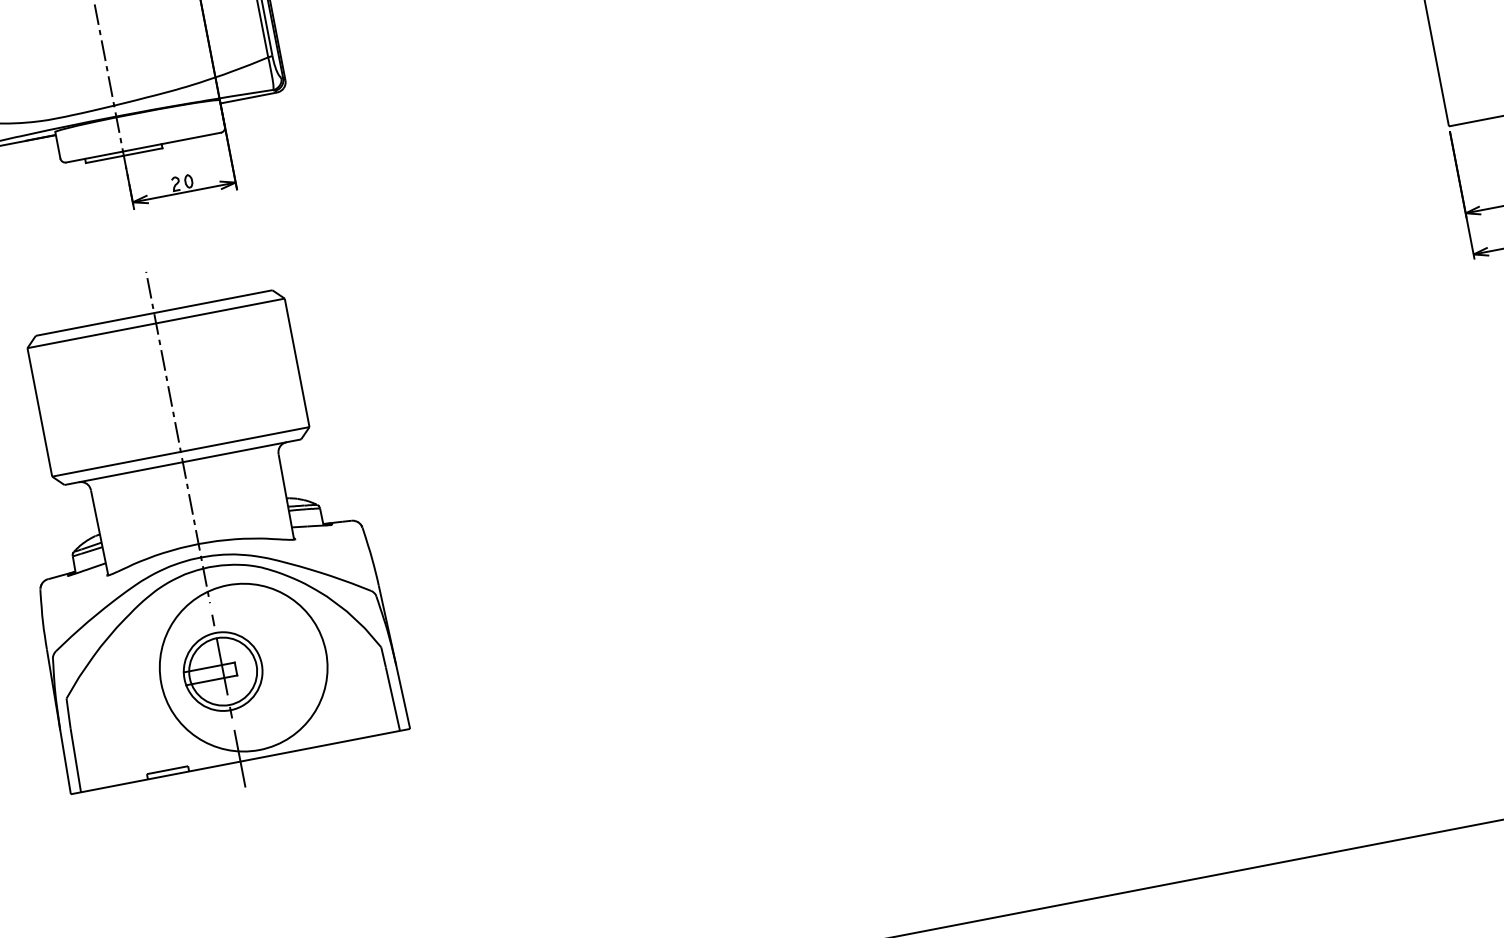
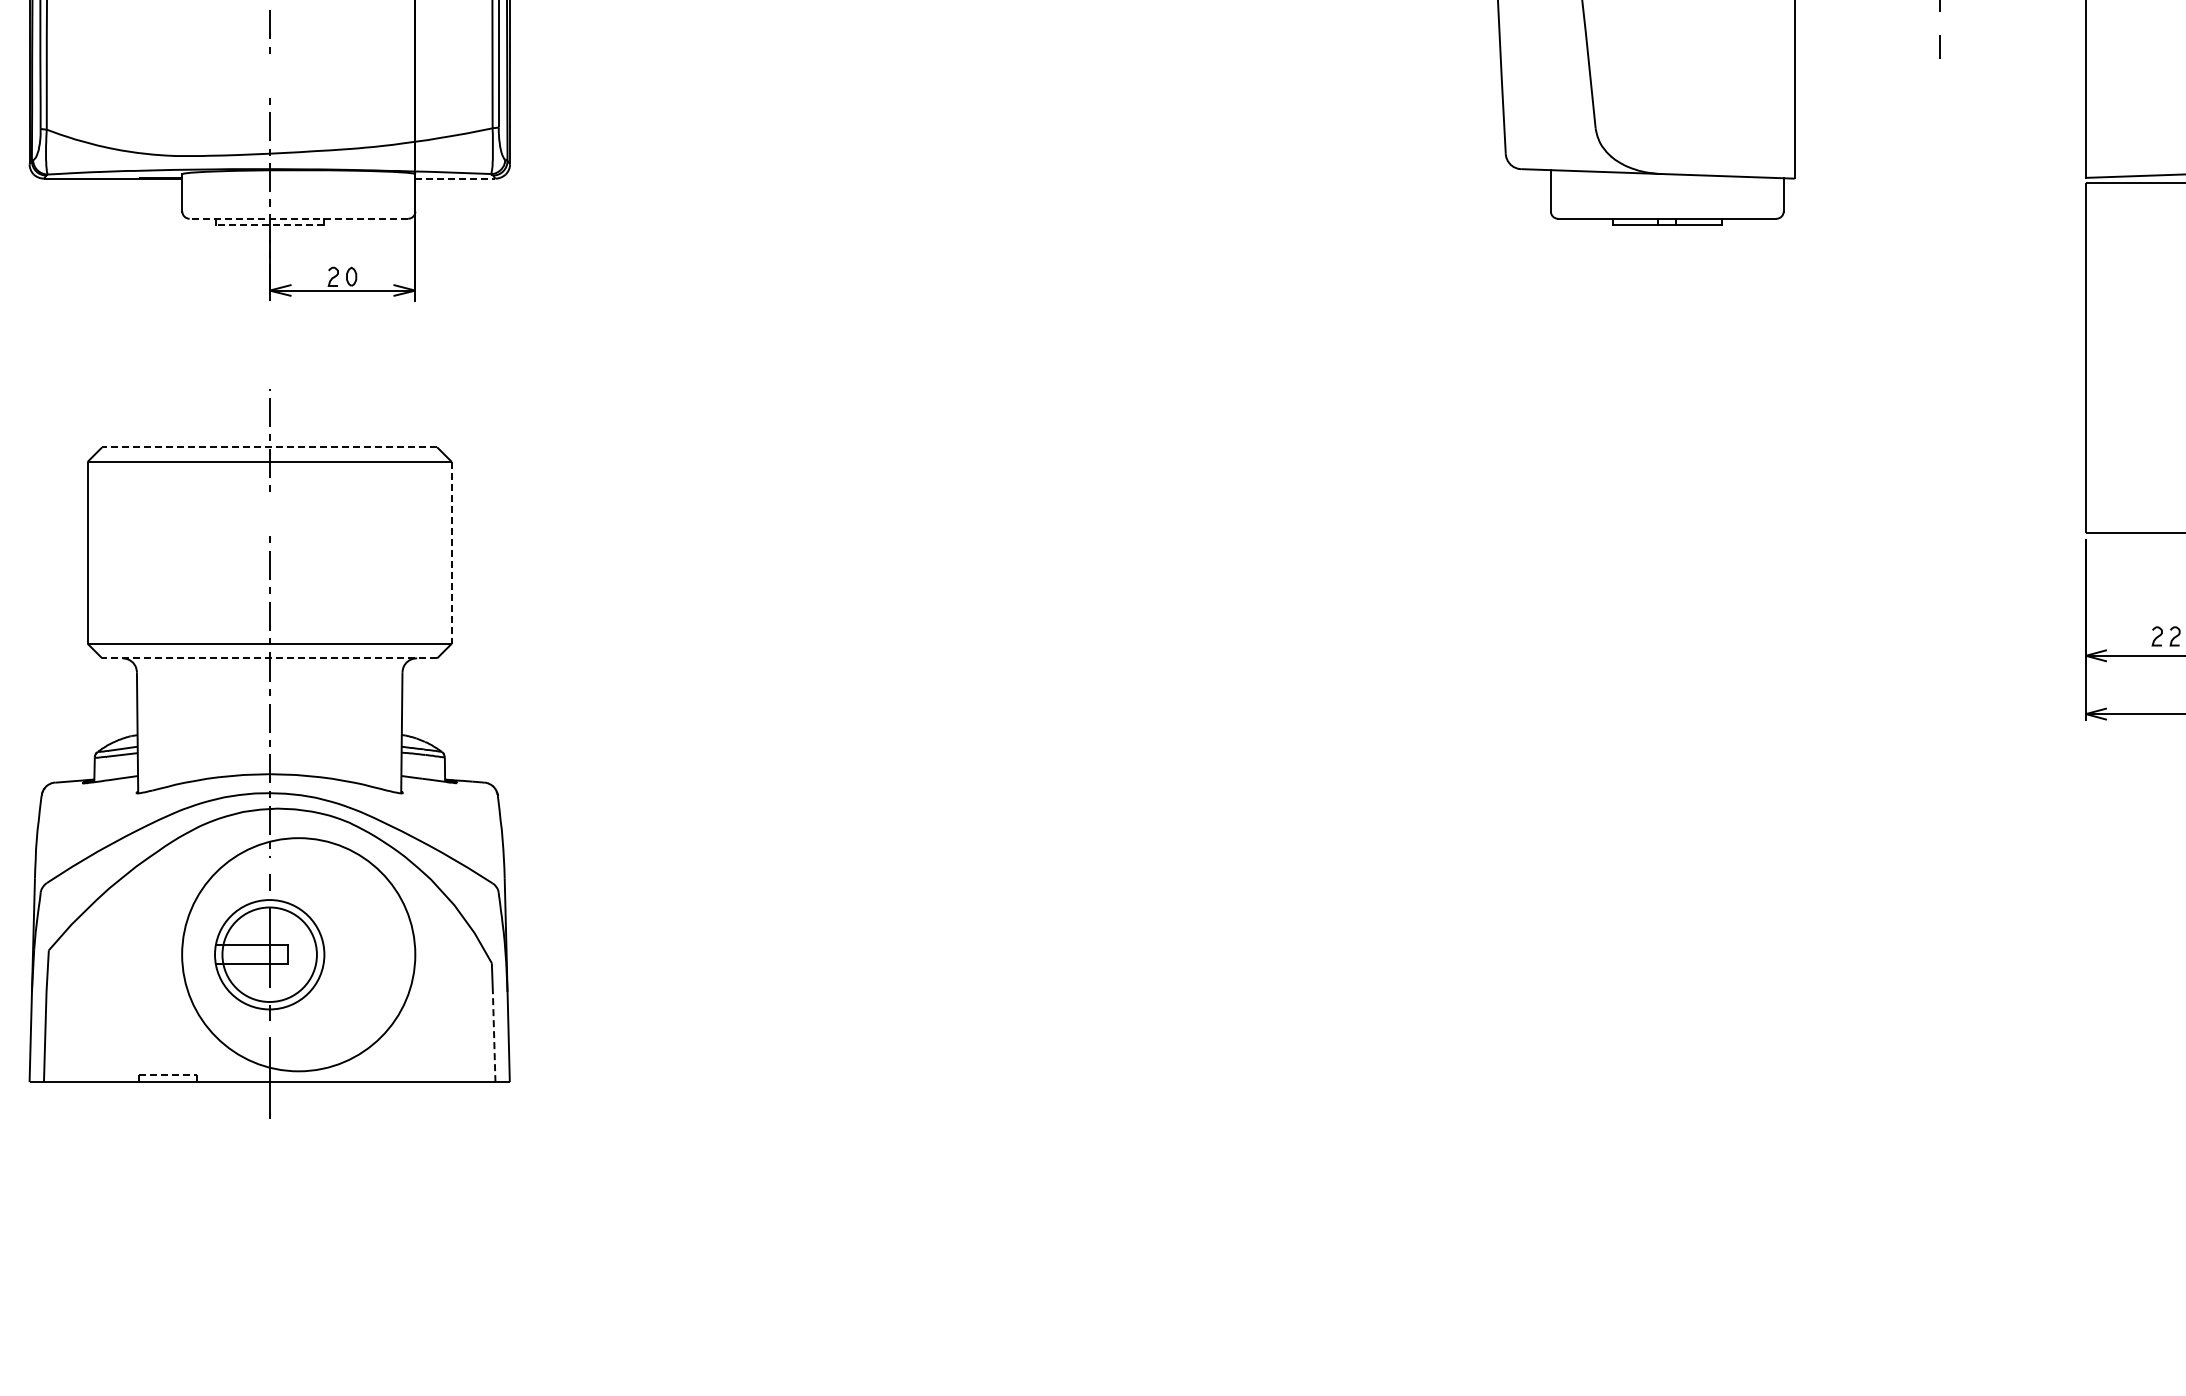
line: (103, 50) -> (269, 75), removed
line: (248, 97) -> (455, 178), solid -> dashed
line: (143, 147) -> (298, 218), solid -> dashed
line: (123, 155) -> (269, 224), solid -> dashed
line: (154, 313) -> (269, 447), solid -> dashed
line: (163, 360) -> (269, 514), removed
line: (296, 362) -> (451, 552), solid -> dashed
line: (182, 462) -> (269, 658), solid -> dashed
line: (393, 698) -> (494, 1036), solid -> dashed
line: (167, 769) -> (168, 1074), solid -> dashed

